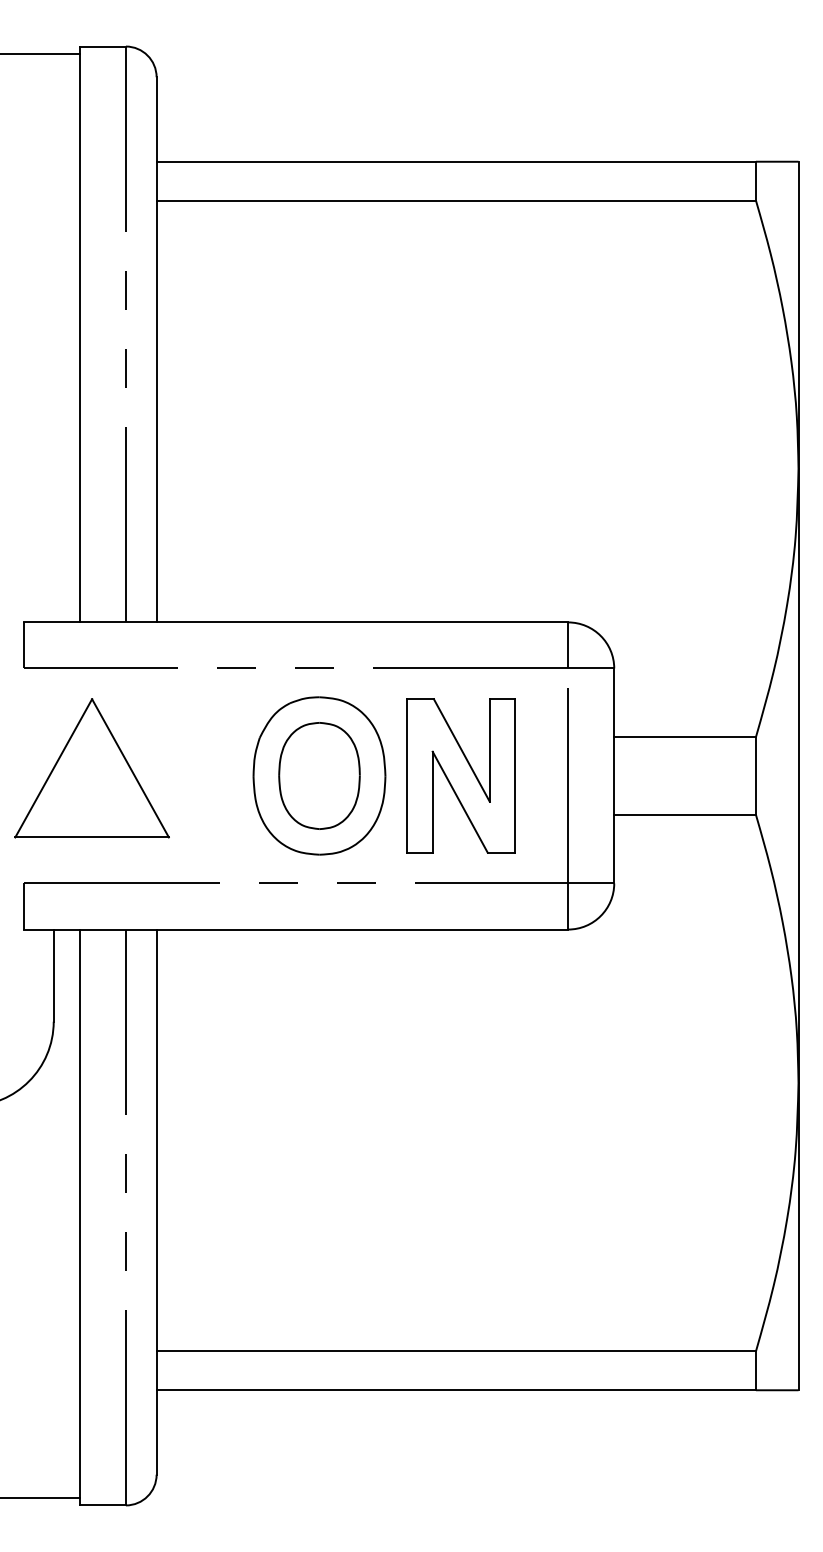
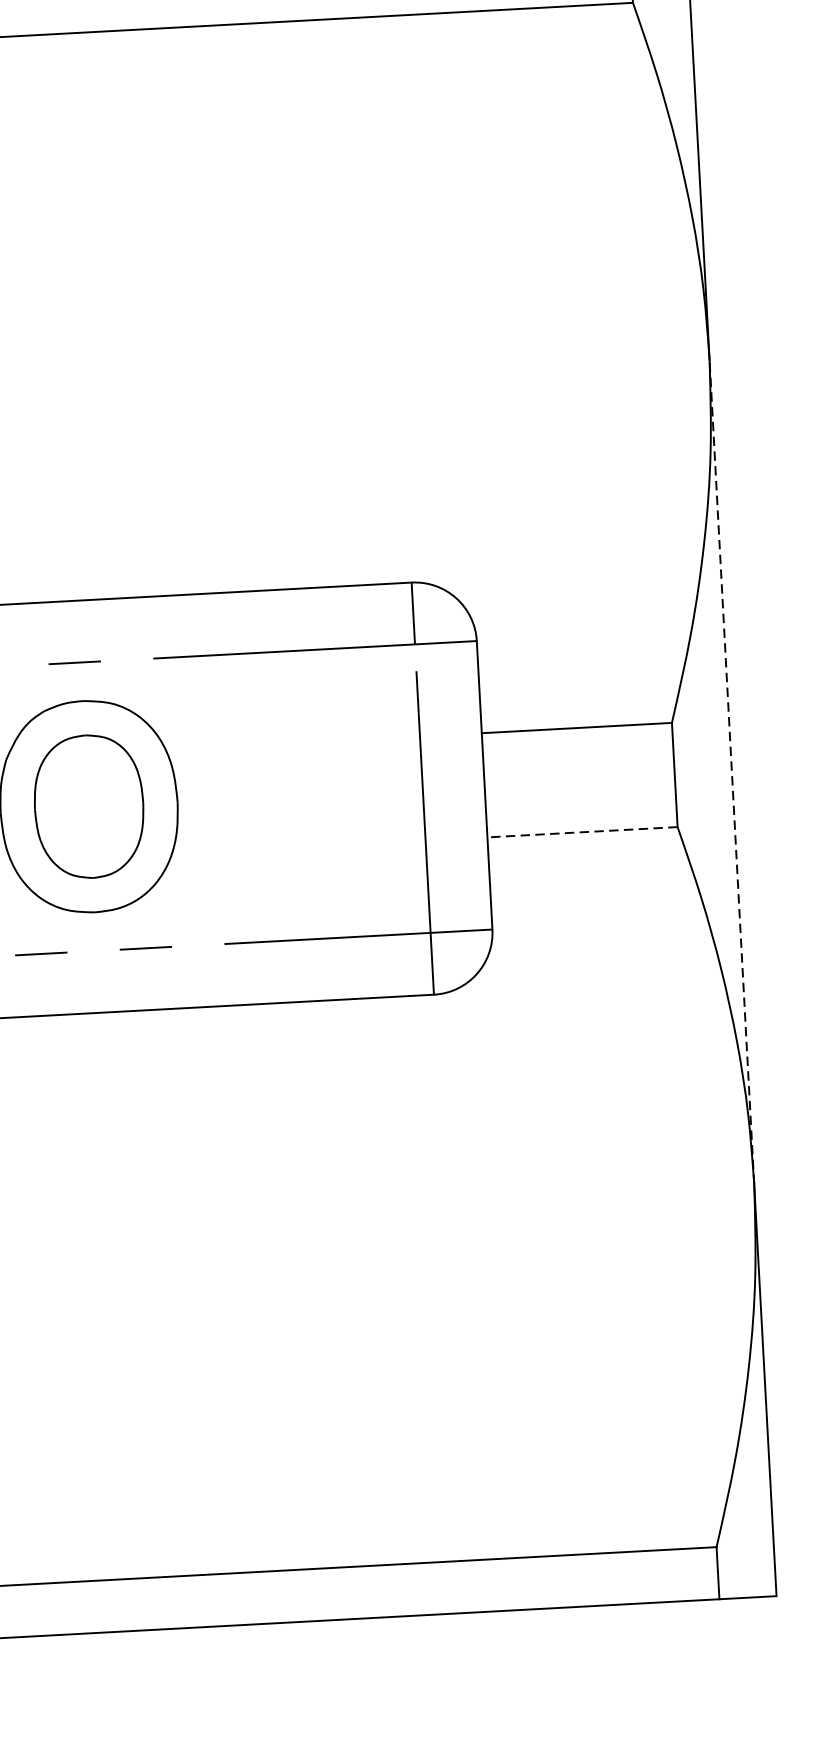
part: (460, 775) -> (278, 795), removed
line: (798, 775) -> (731, 771), solid -> dashed
line: (685, 814) -> (583, 831), solid -> dashed

